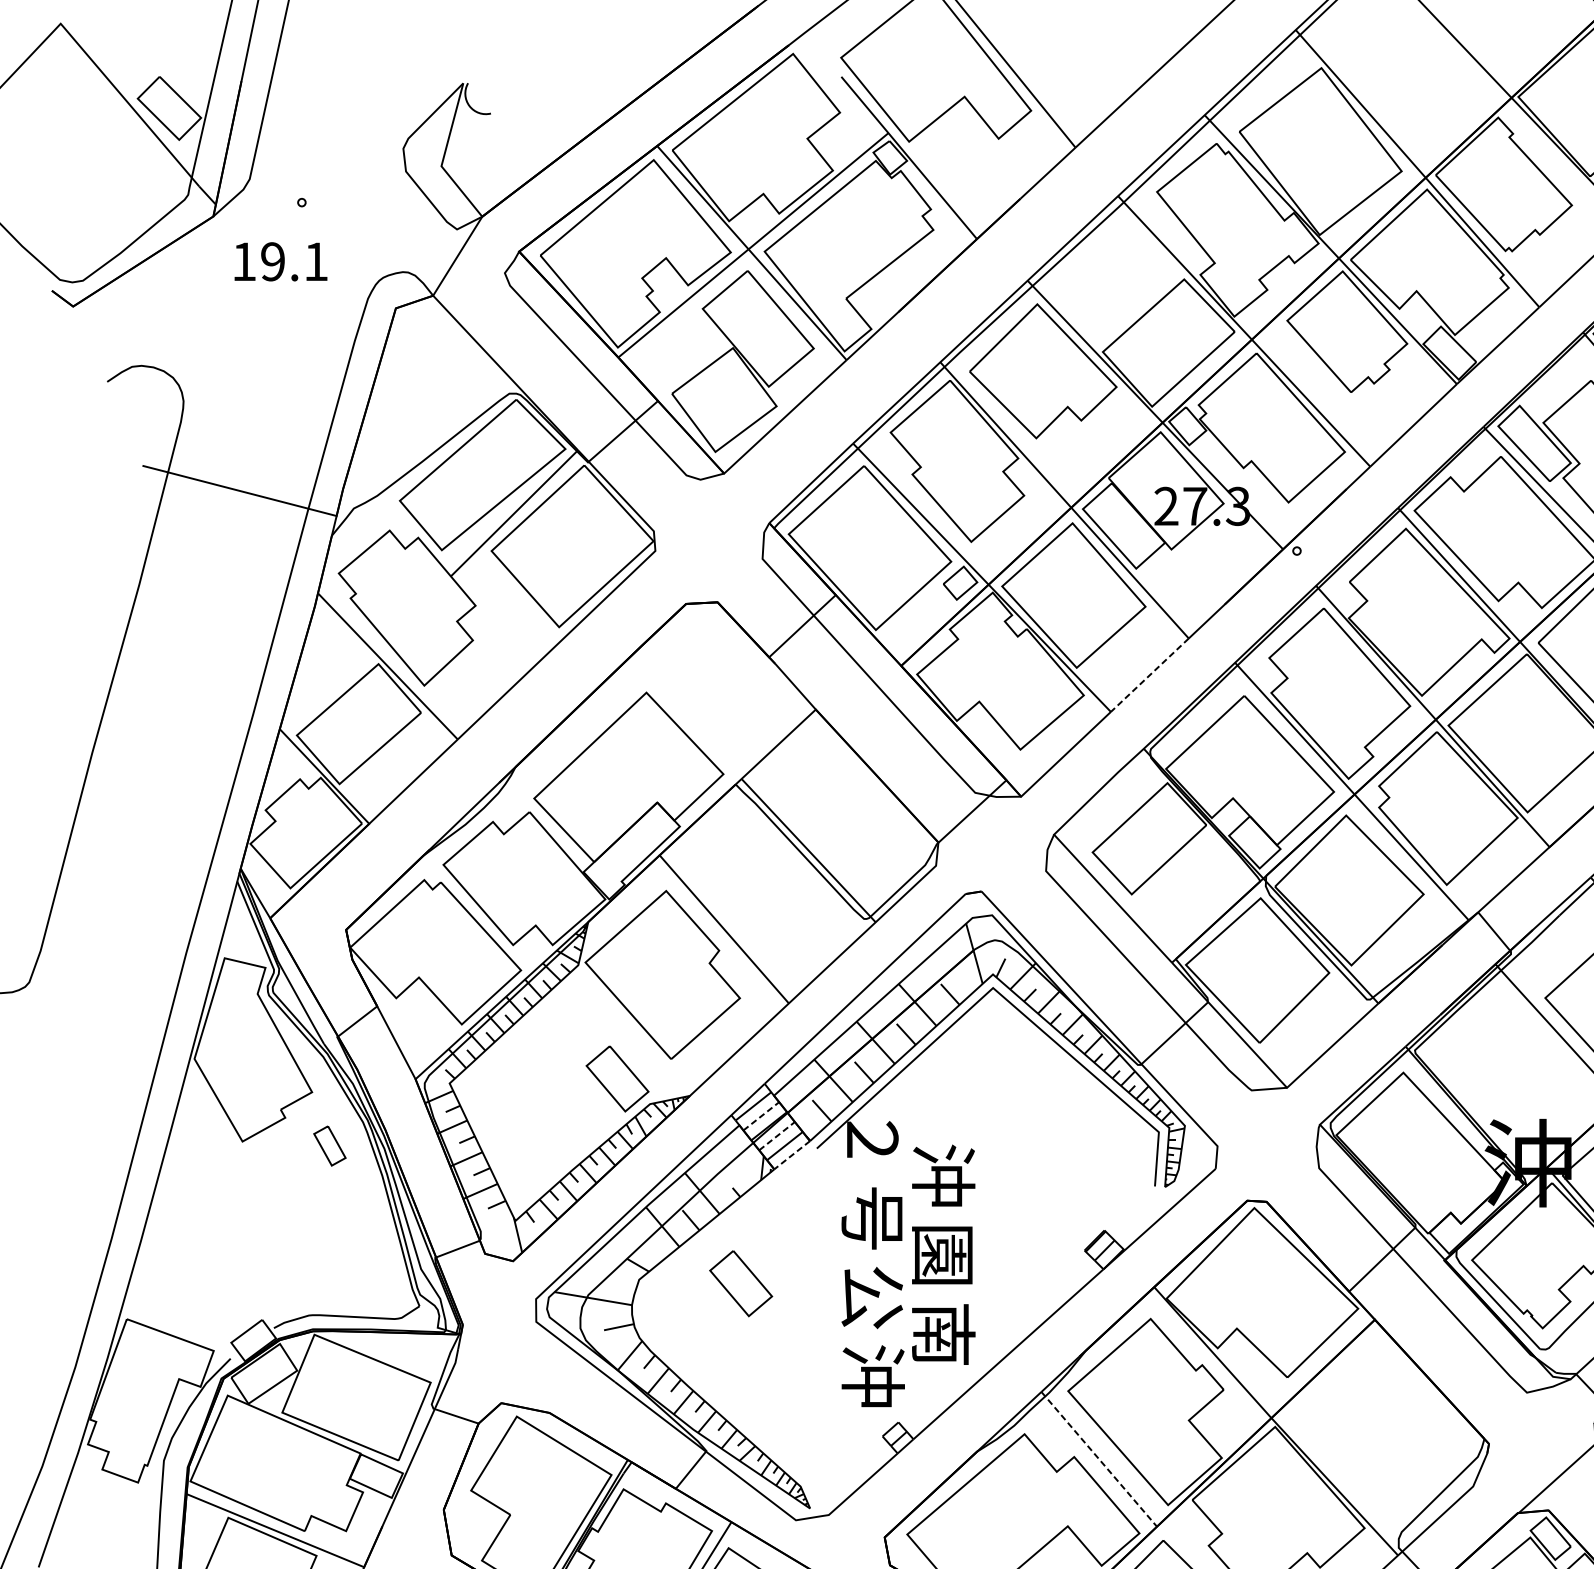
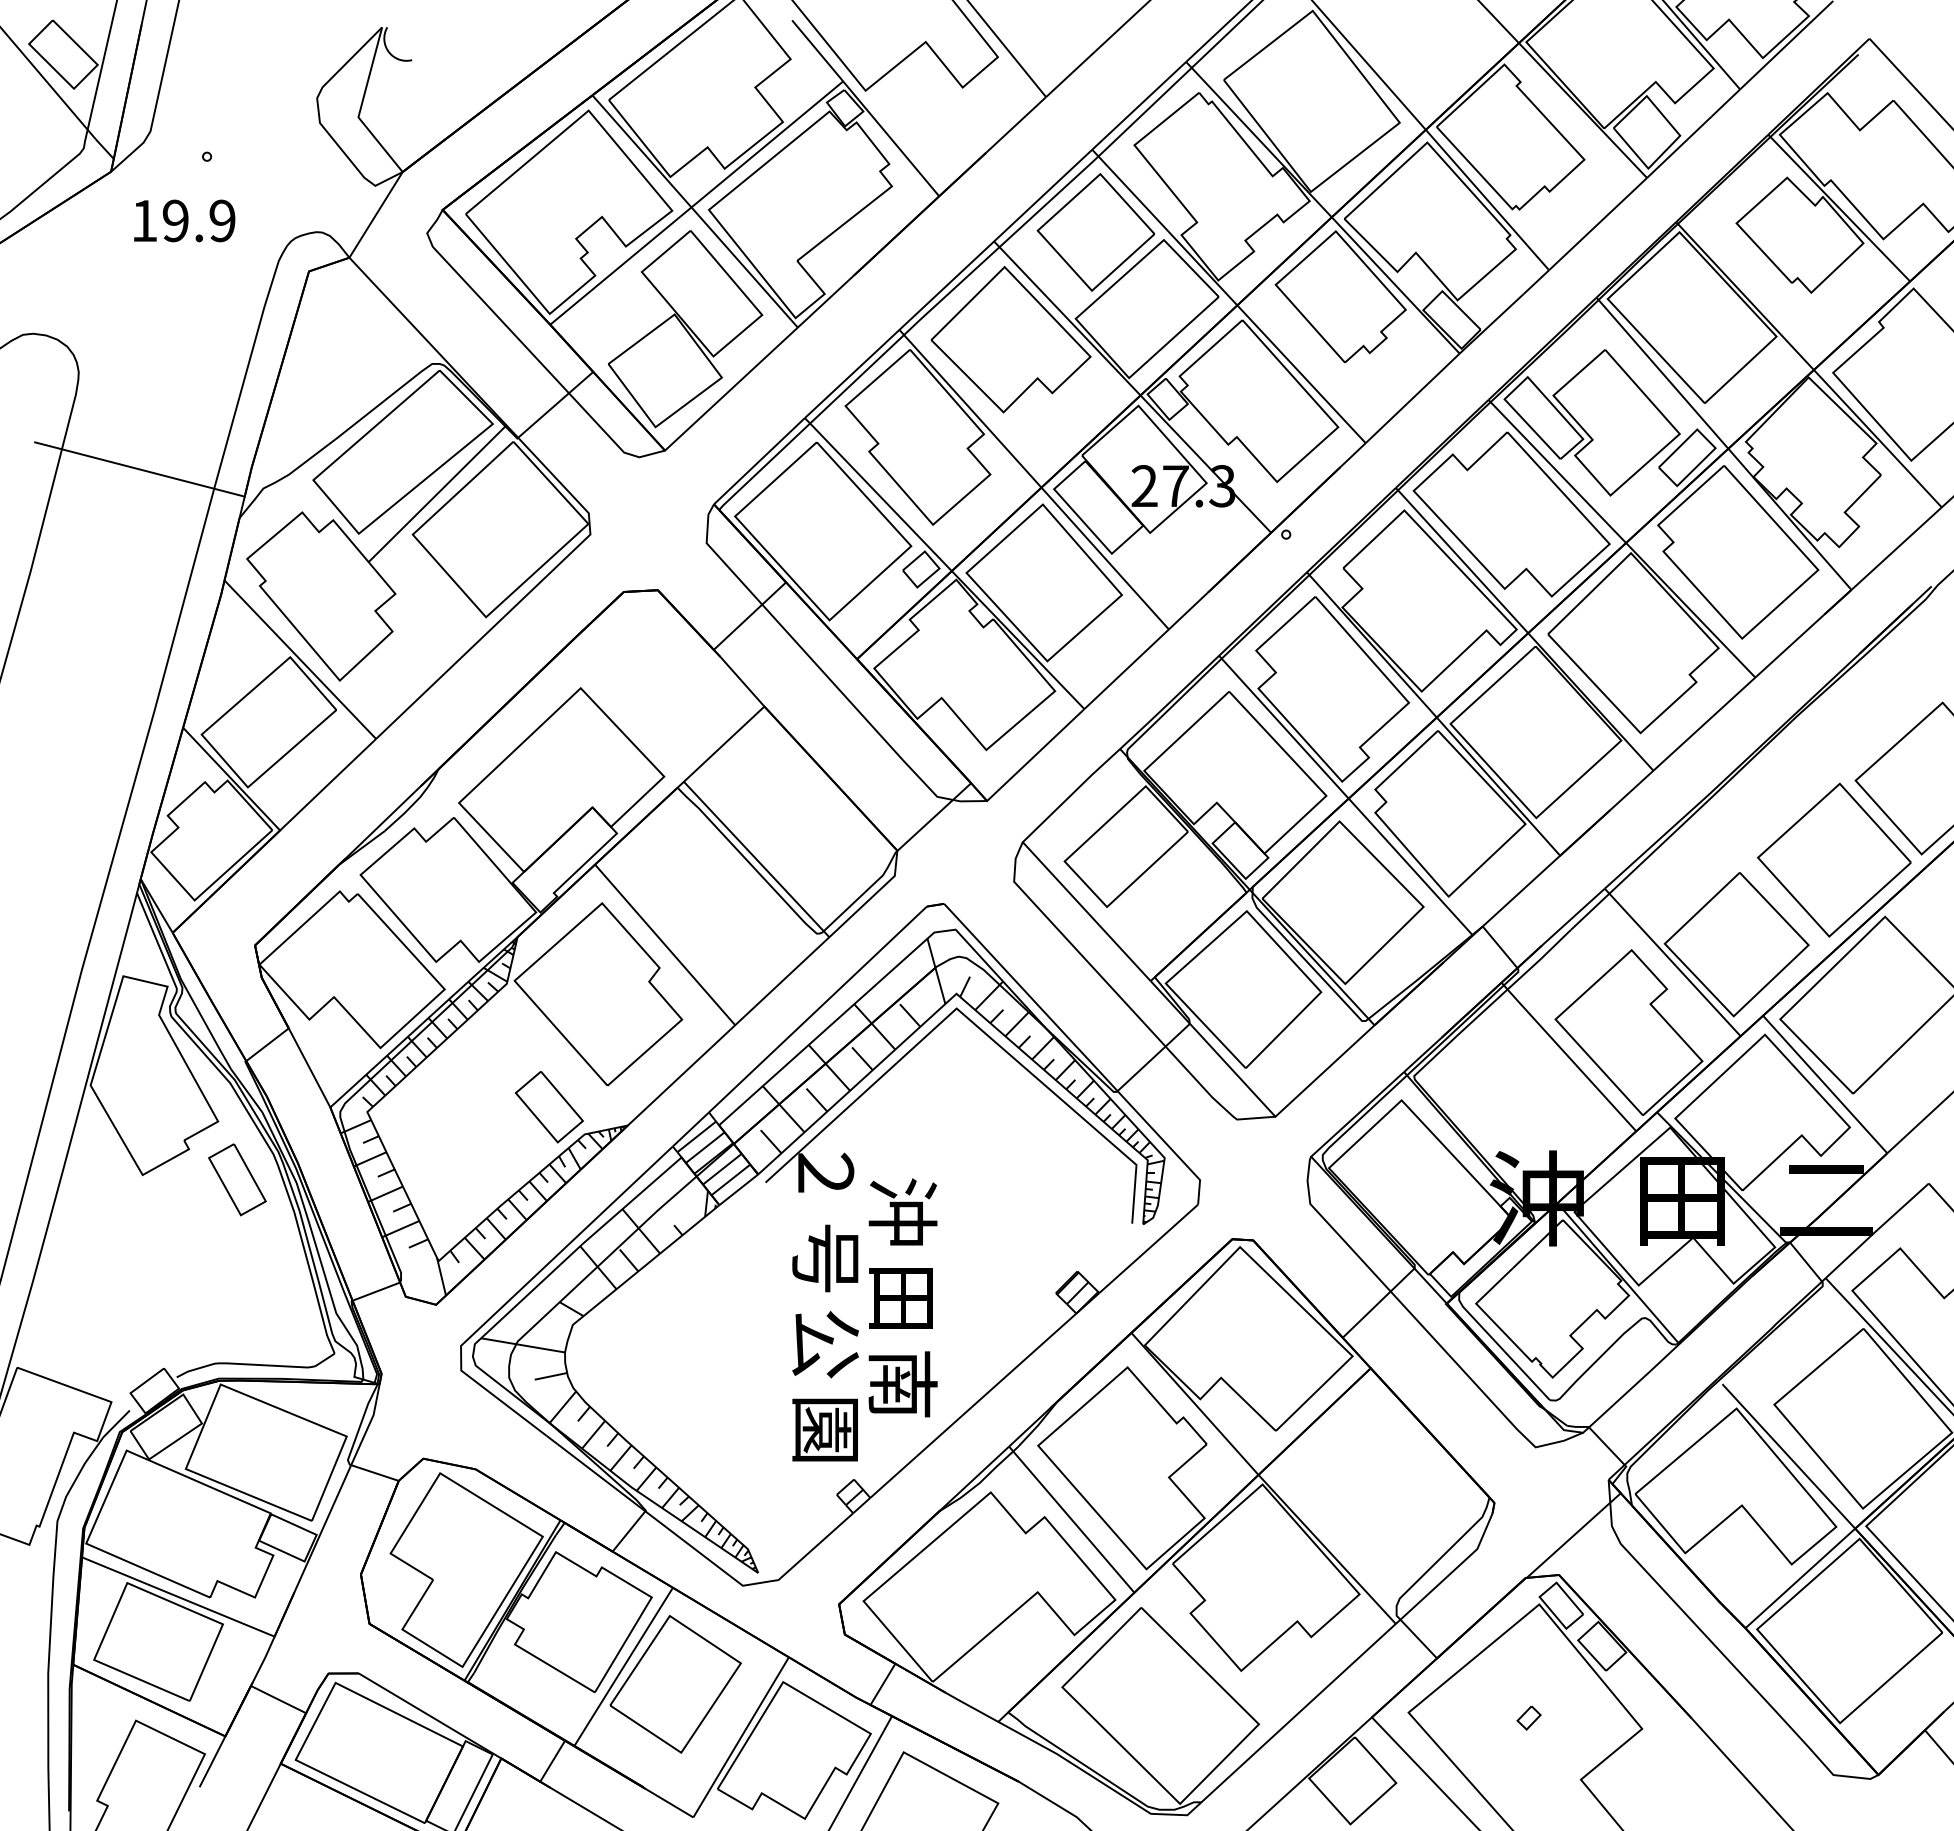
text: (316, 261) -> (222, 220), 19.1 -> 19.9
part: (1121, 272) -> (1095, 232), added
line: (1149, 675) -> (1126, 669), dashed -> solid
line: (761, 1116) -> (705, 1147), dashed -> solid
line: (777, 1136) -> (722, 1169), dashed -> solid
part: (329, 1145) -> (237, 1179), size x1.67
line: (791, 1154) -> (738, 1189), dashed -> solid
text: (942, 1255) -> (901, 1298), 園 -> 田
part: (740, 1284) -> (682, 1329), removed
text: (873, 1375) -> (826, 1428), 沖 -> 園
line: (1098, 1459) -> (1071, 1519), dashed -> solid

